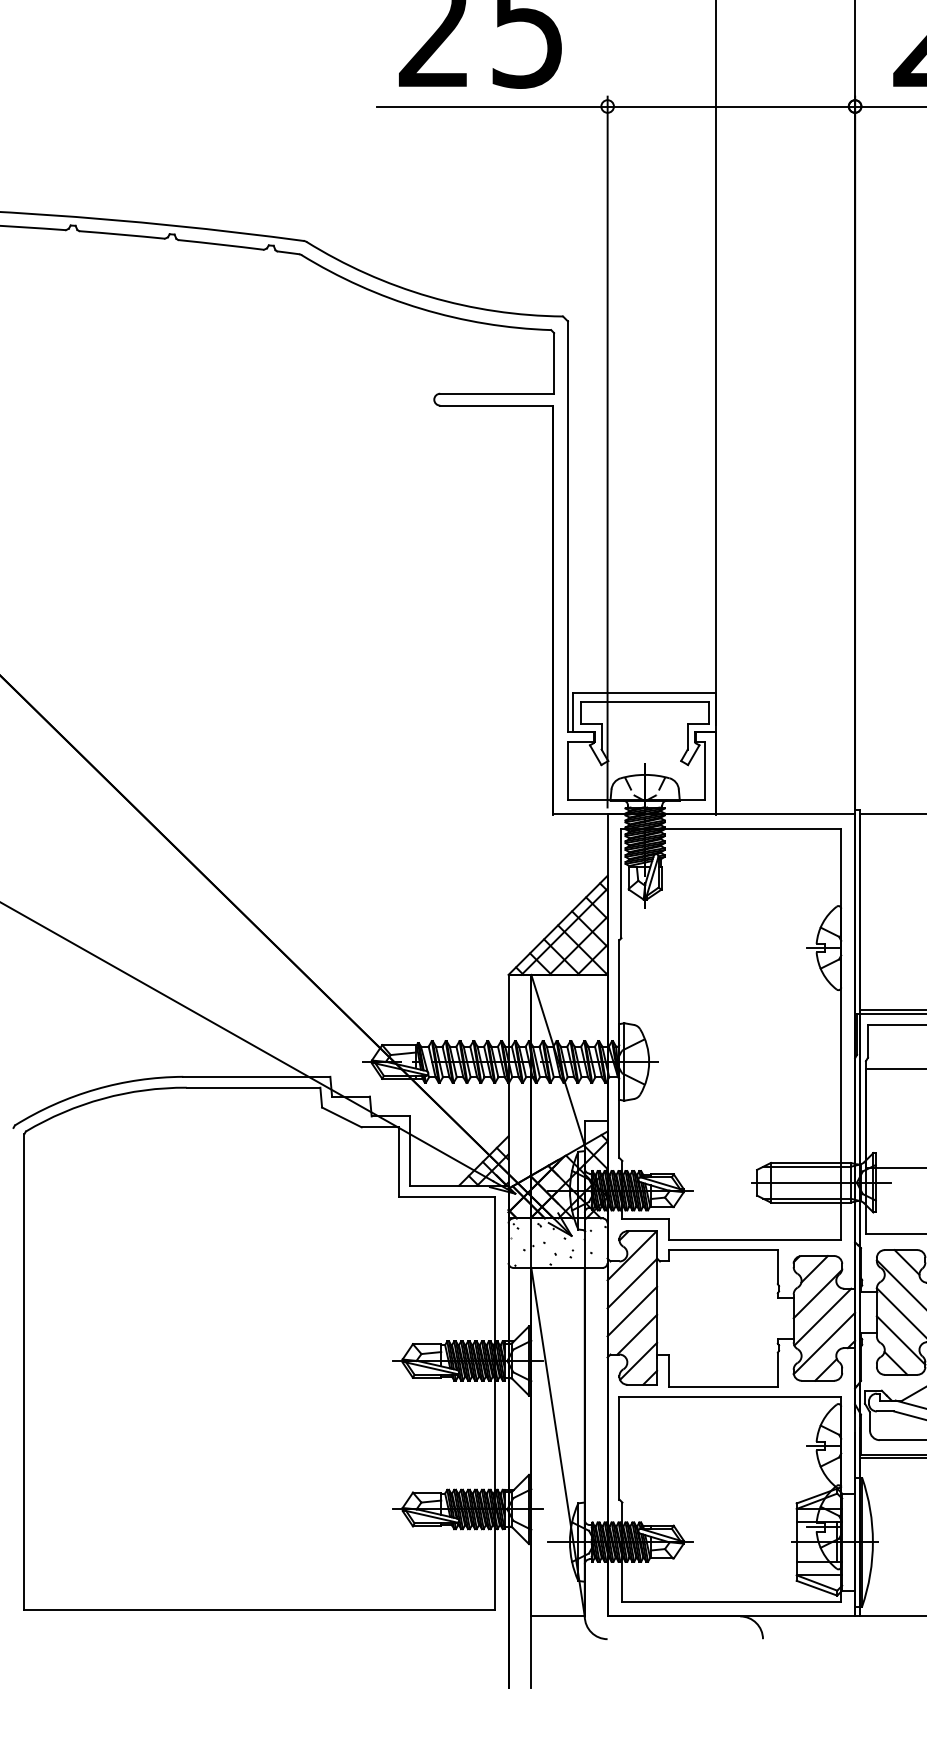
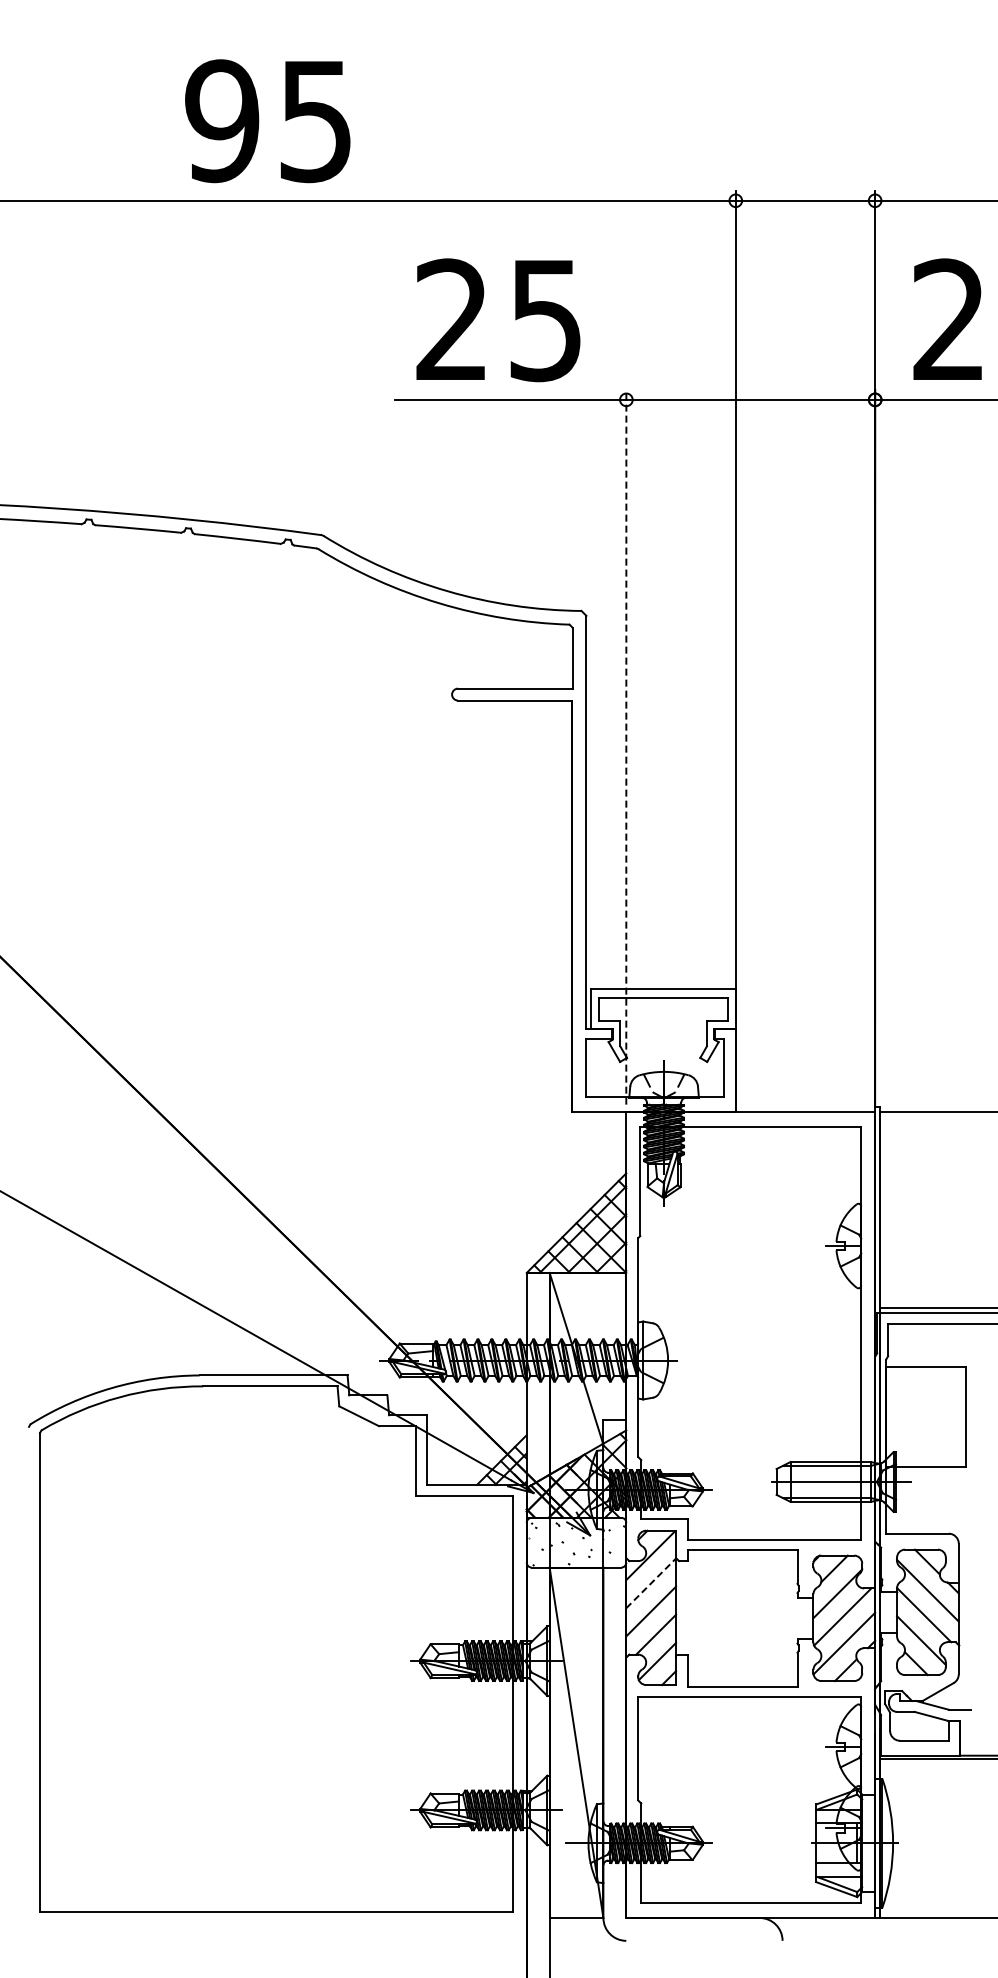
line: (607, 451) -> (626, 746), solid -> dashed
line: (632, 1283) -> (651, 1583), solid -> dashed

